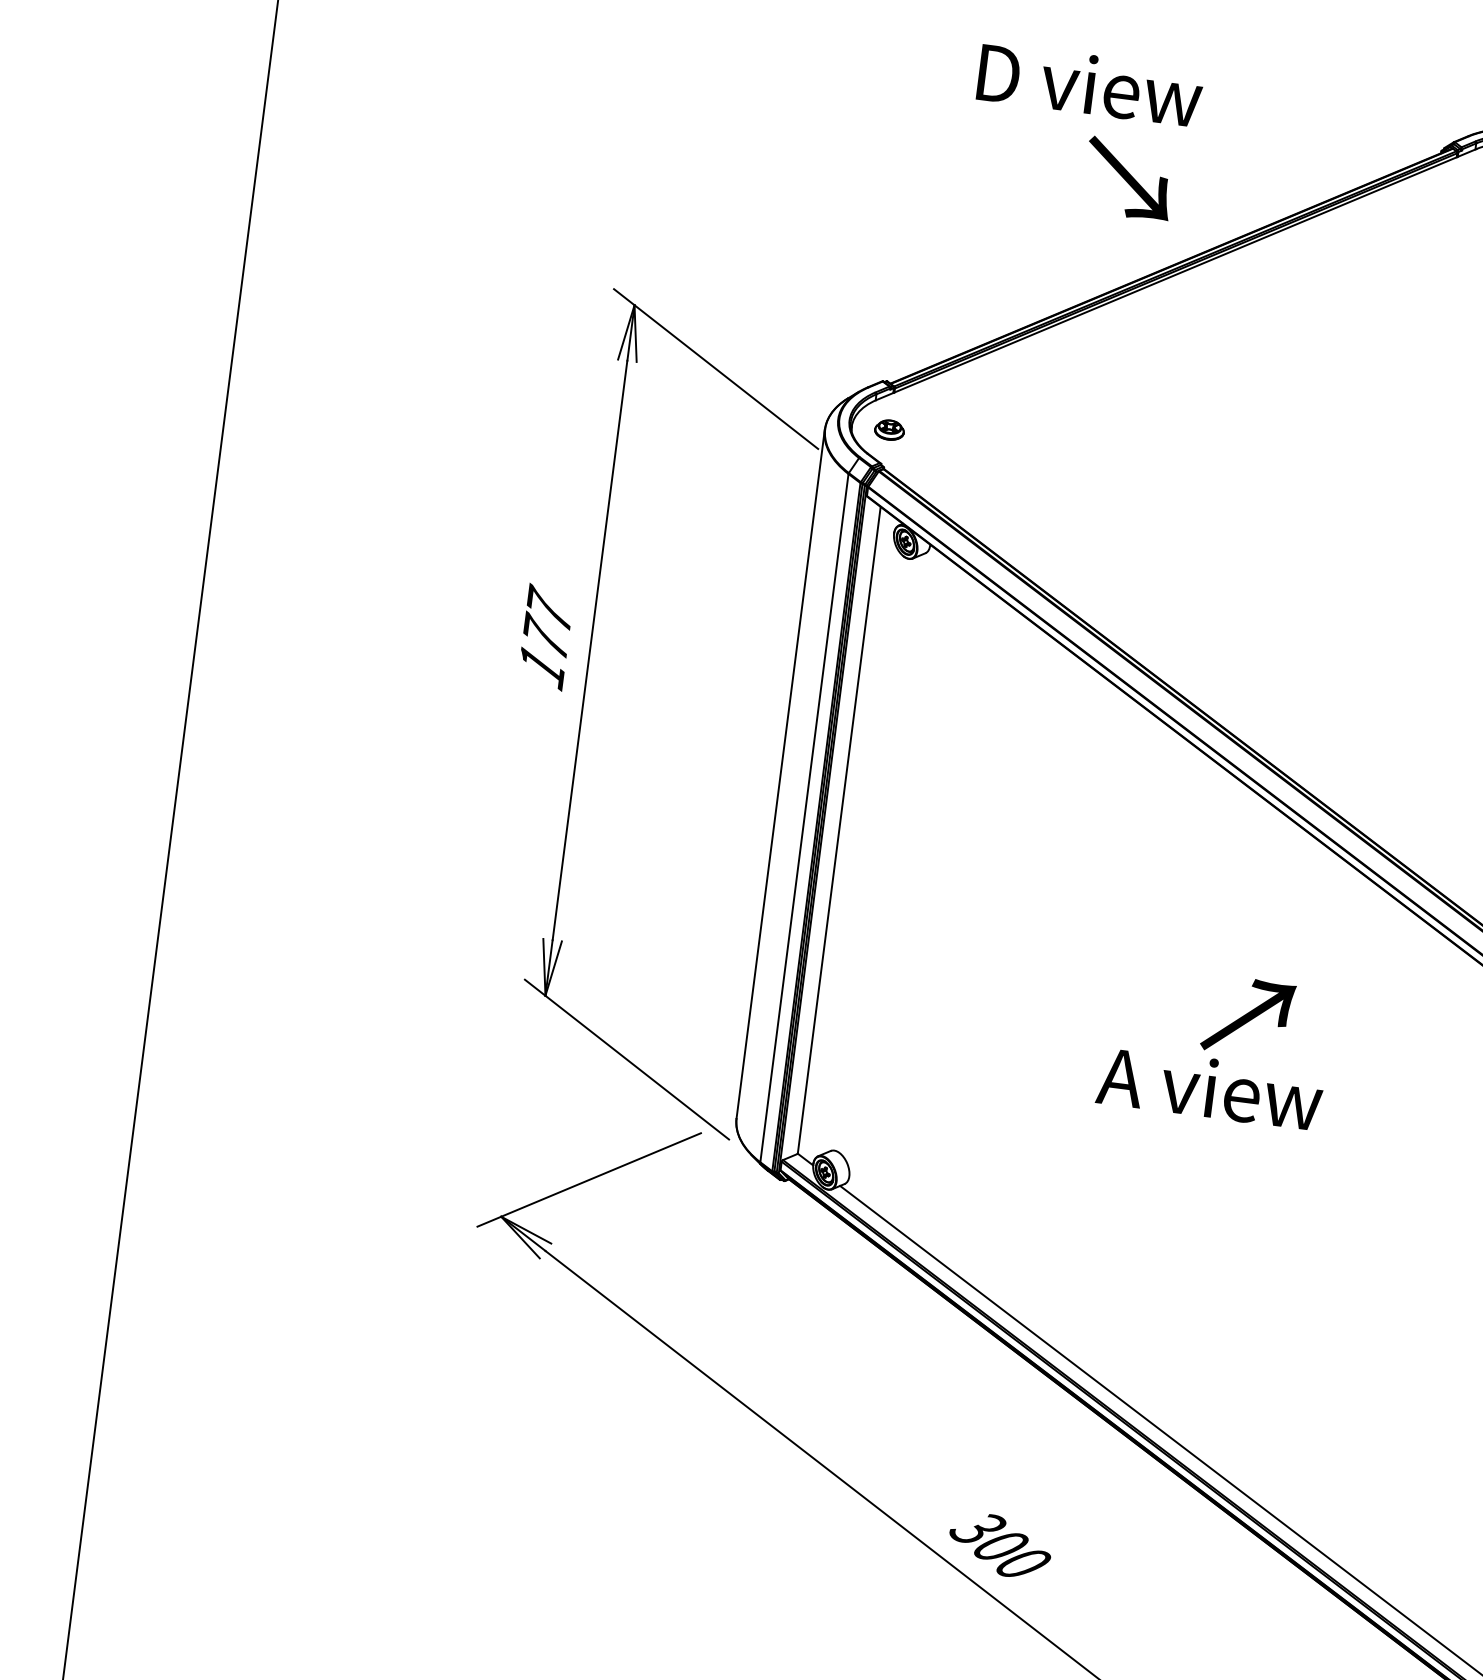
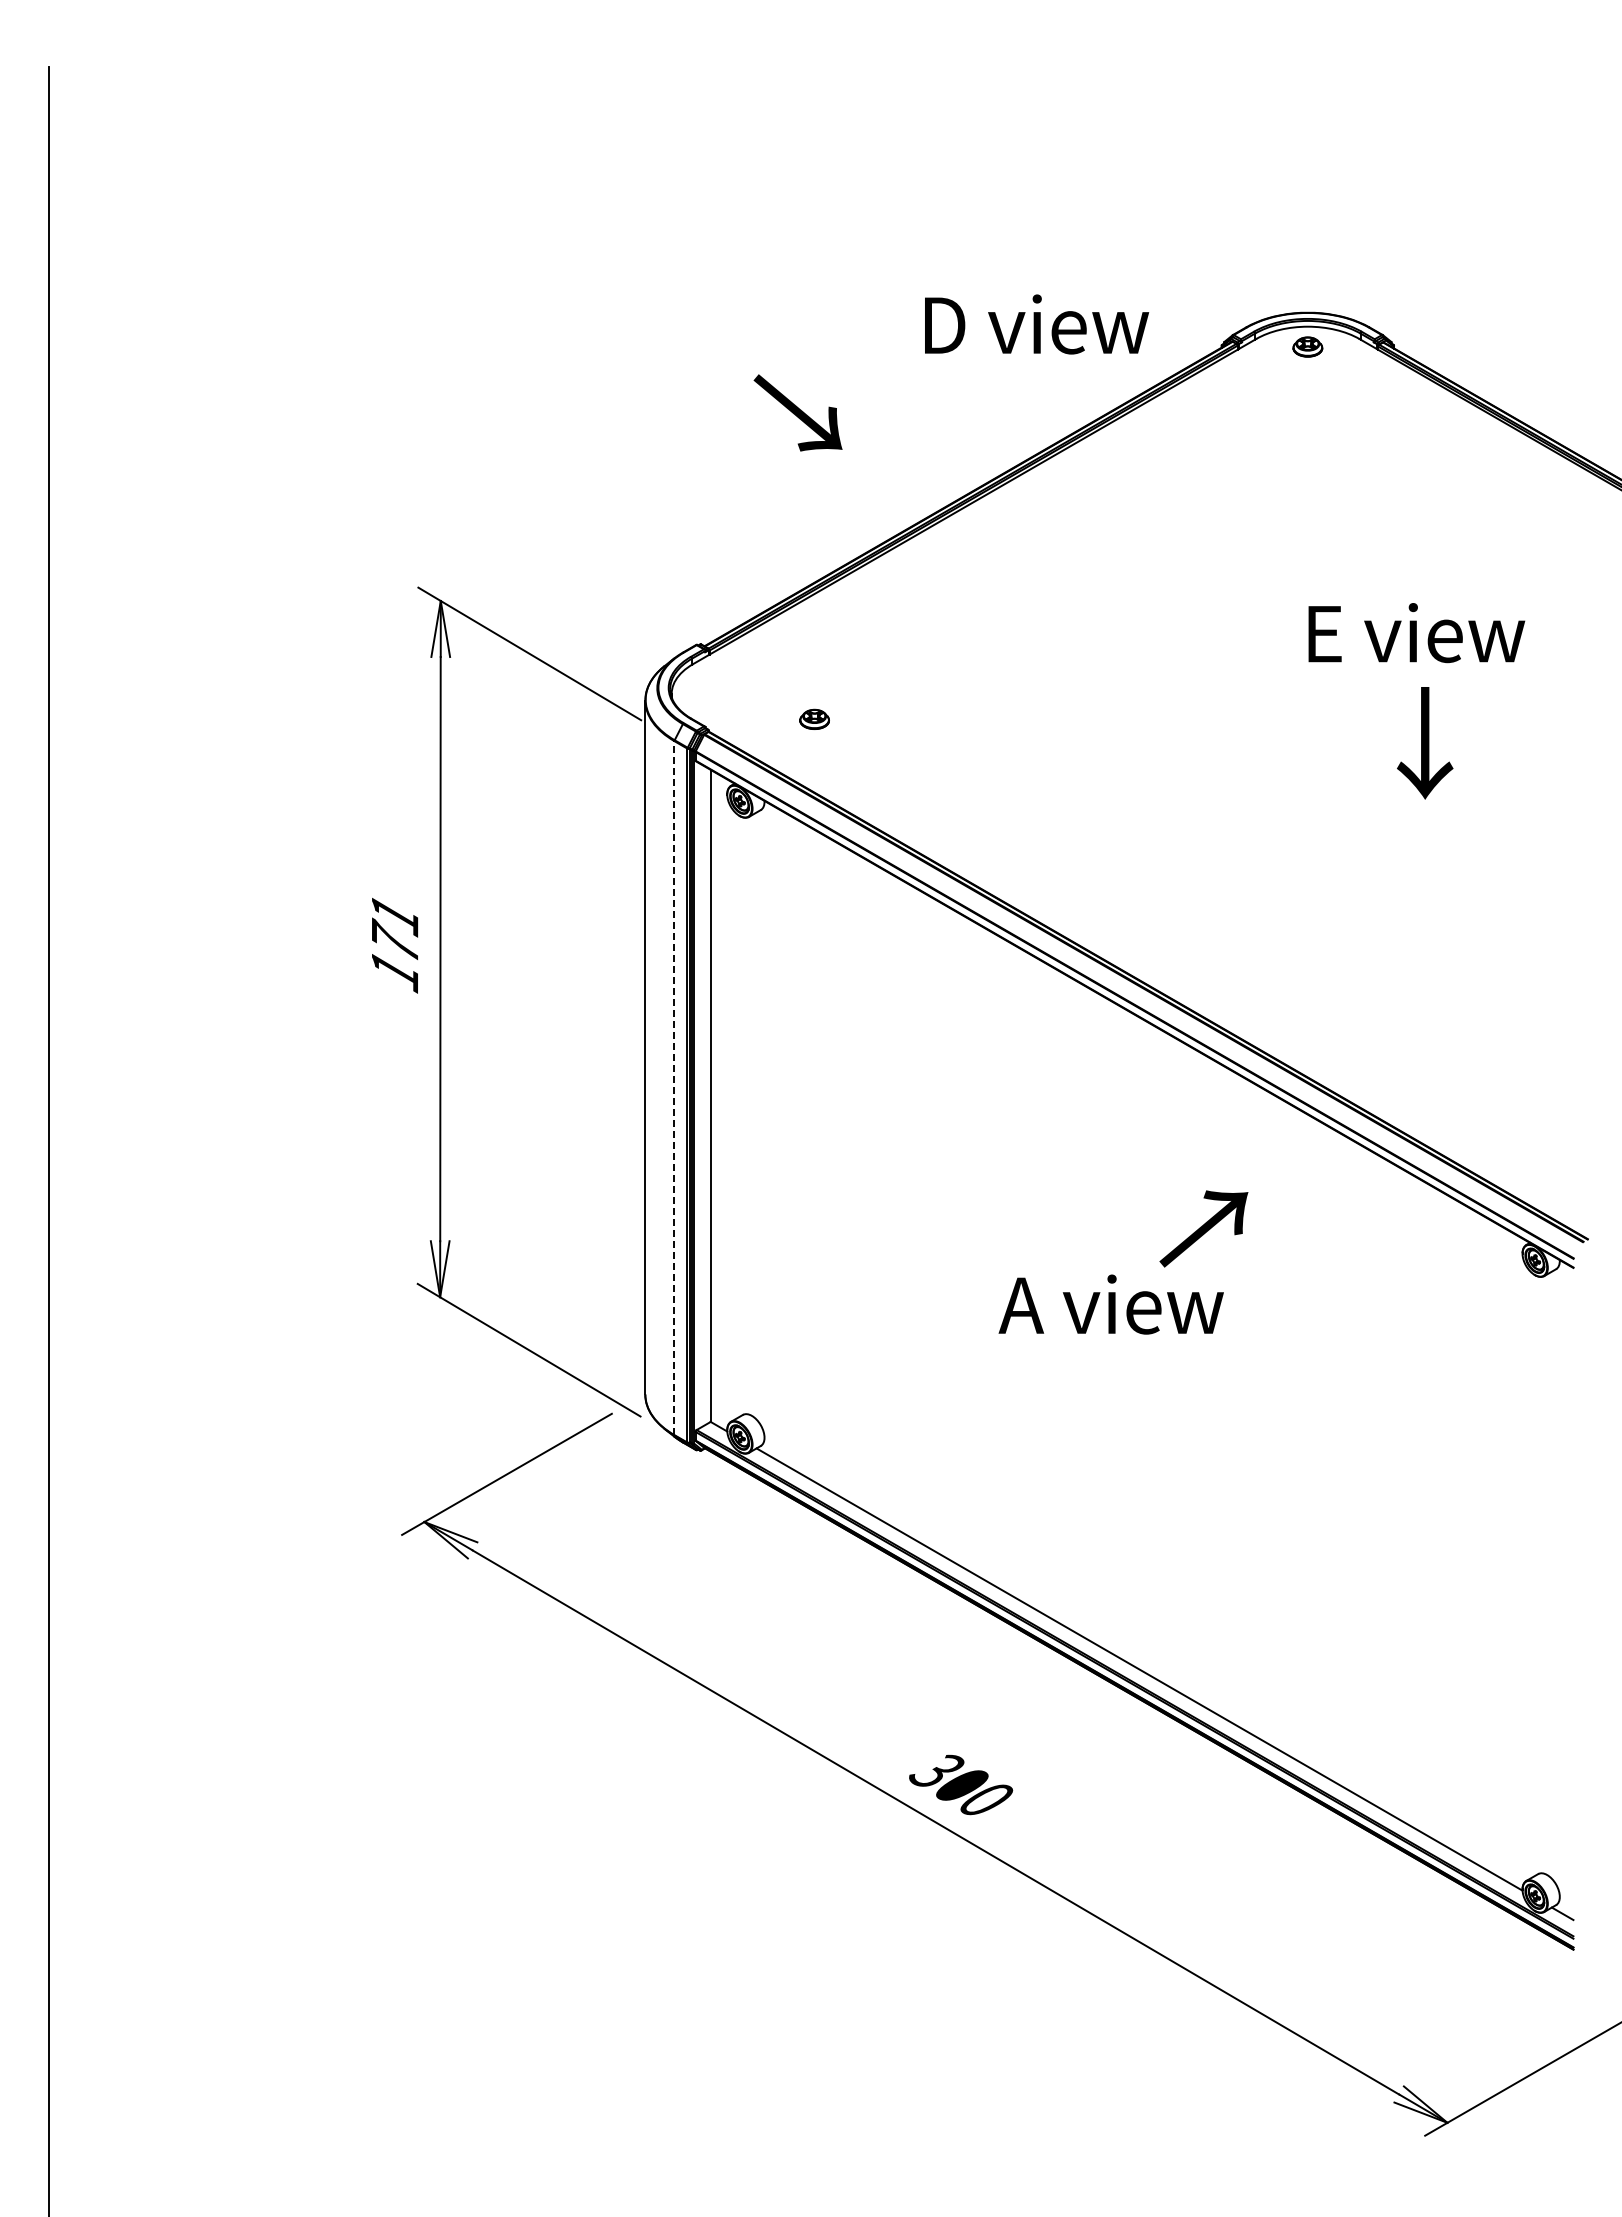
text: (1090, 84) -> (1037, 324), moved
text: (1128, 178) -> (797, 412), moved
part: (889, 429) -> (814, 718), moved
text: (549, 609) -> (395, 913), 177 -> 171
line: (804, 818) -> (674, 1088), solid -> dashed
text: (1247, 1016) -> (1203, 1228), moved

